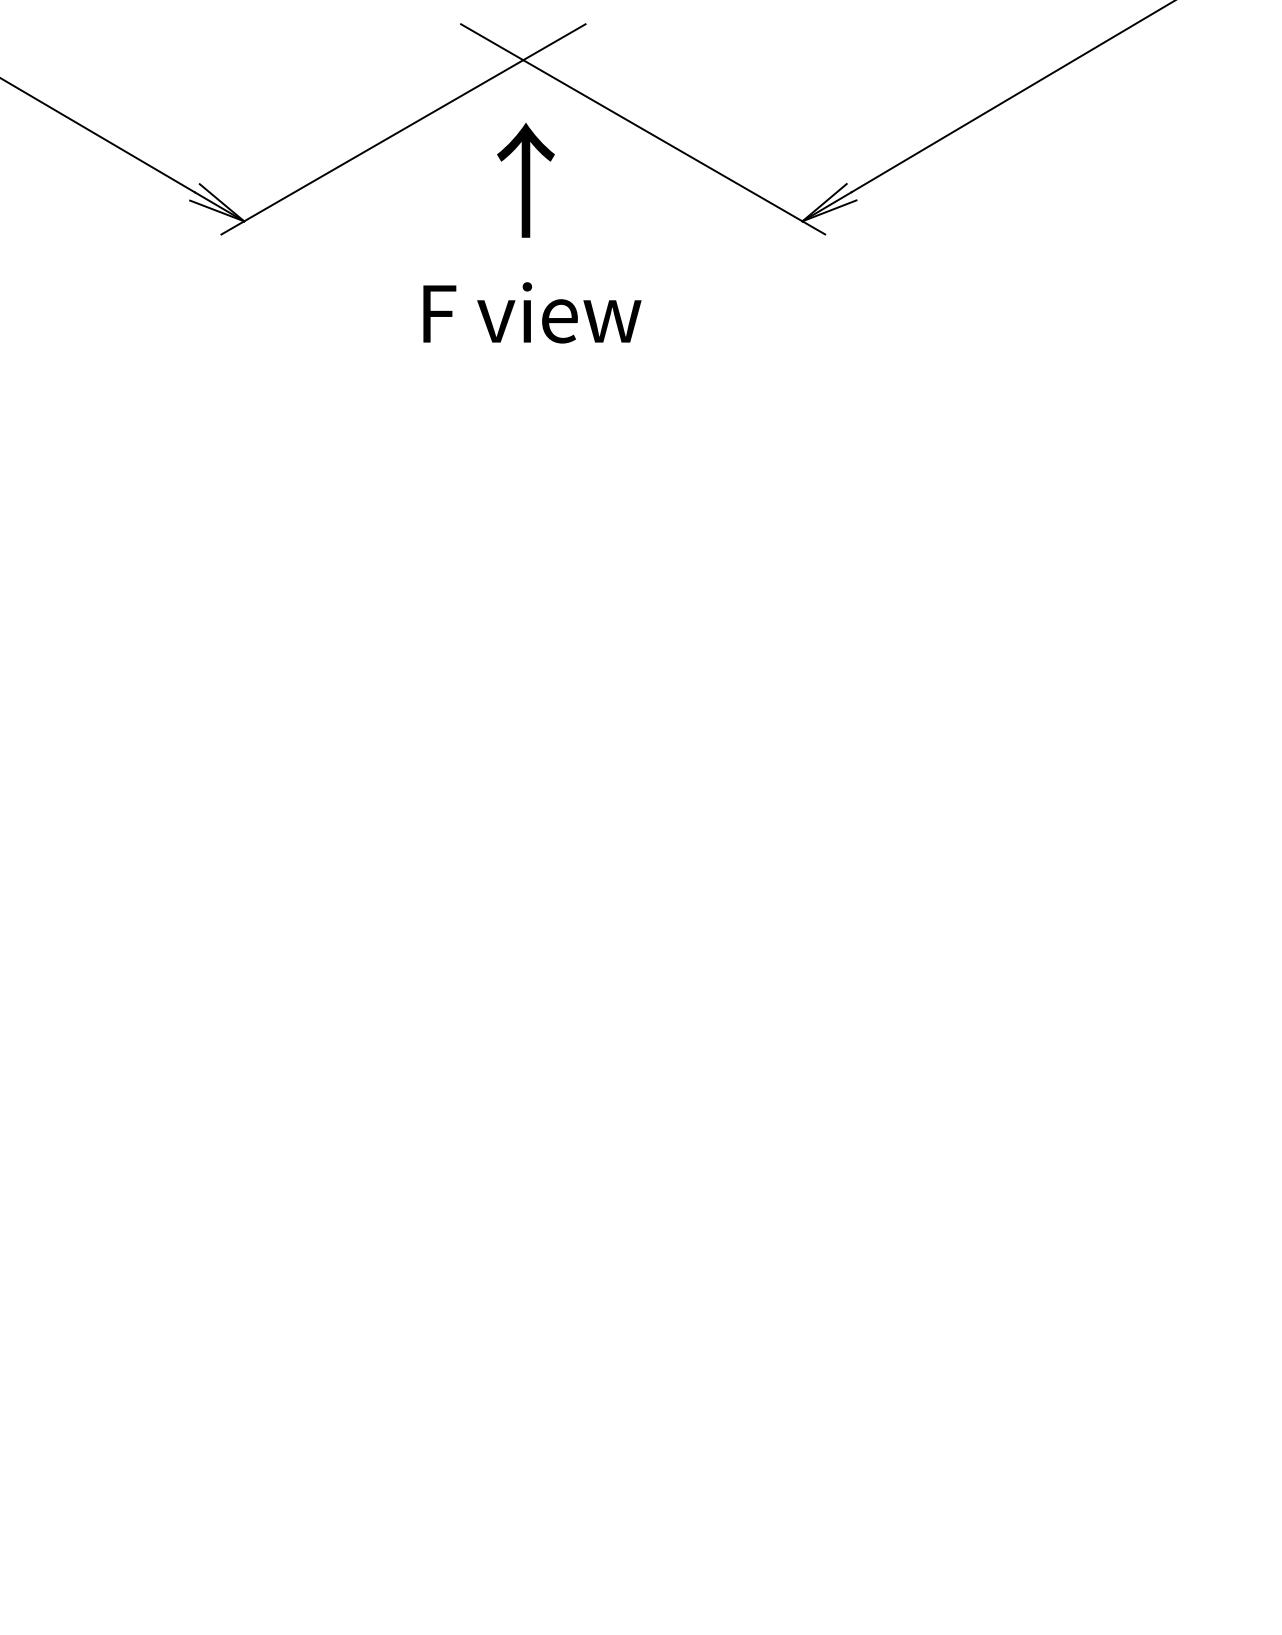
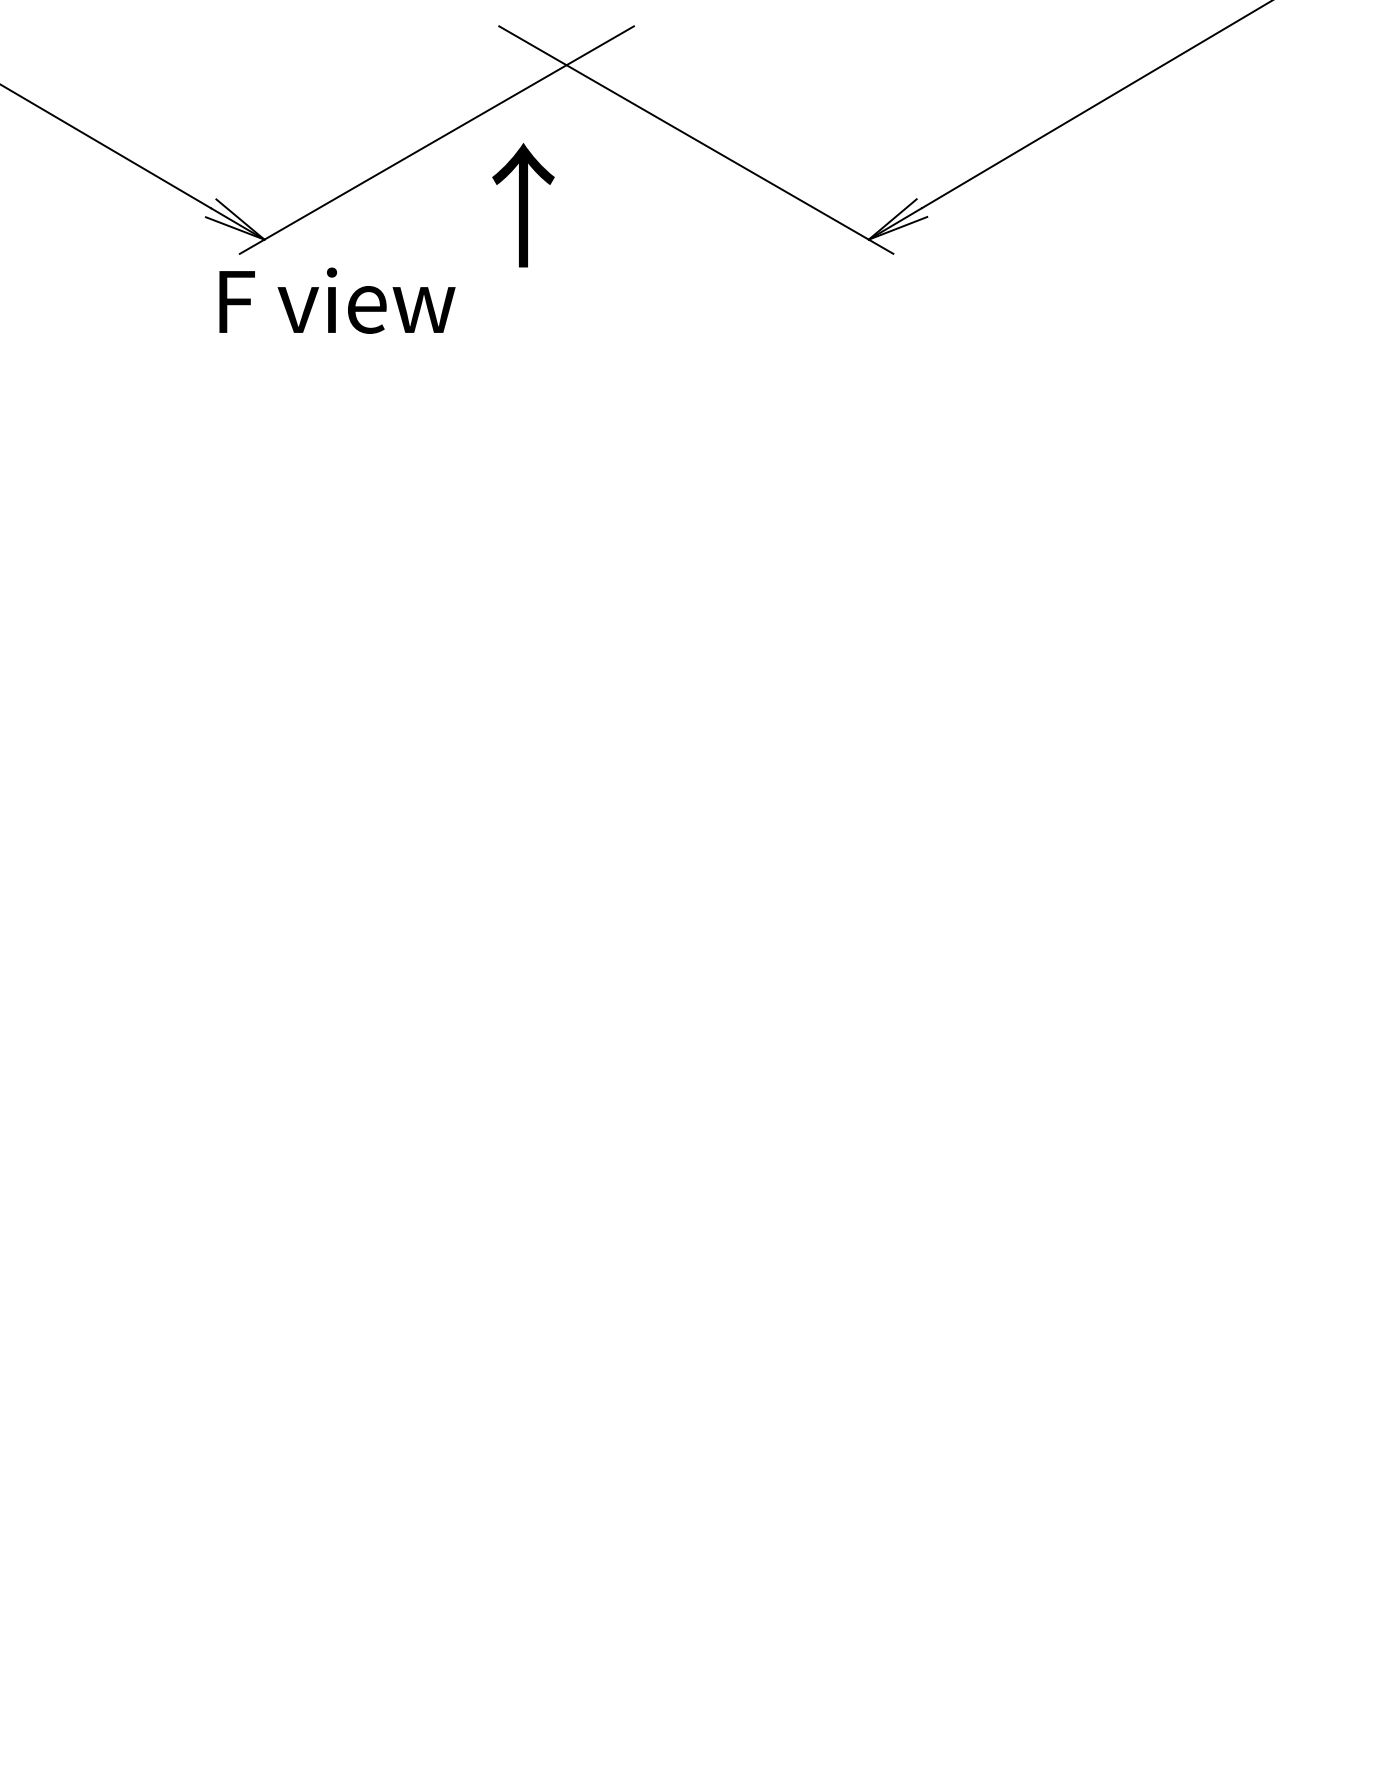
text: (525, 180) -> (523, 205), moved
text: (532, 312) -> (337, 300), moved

